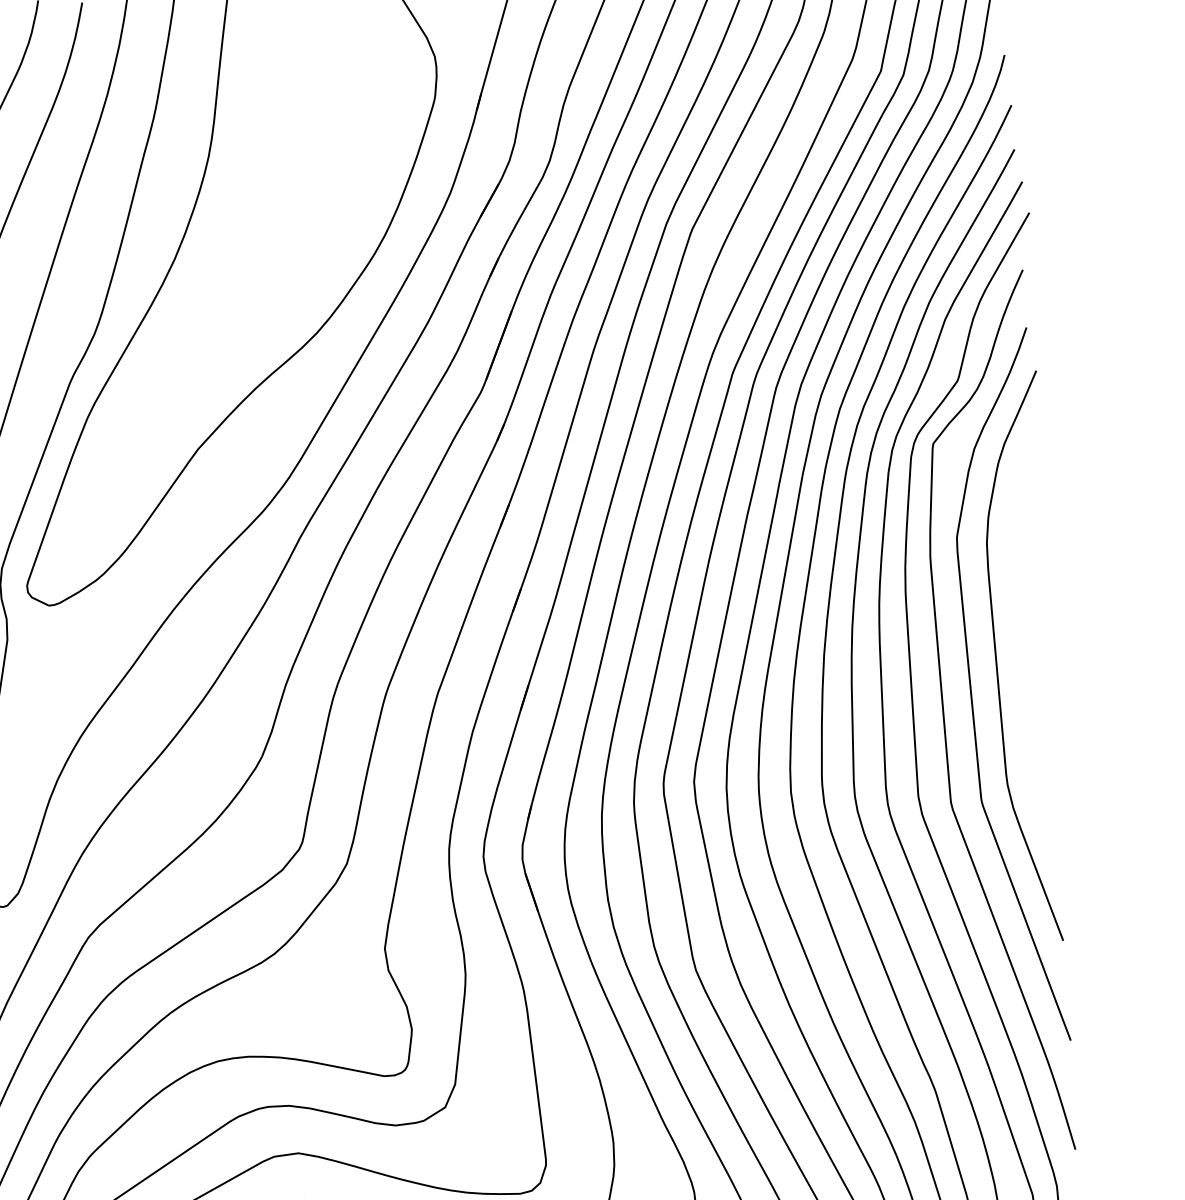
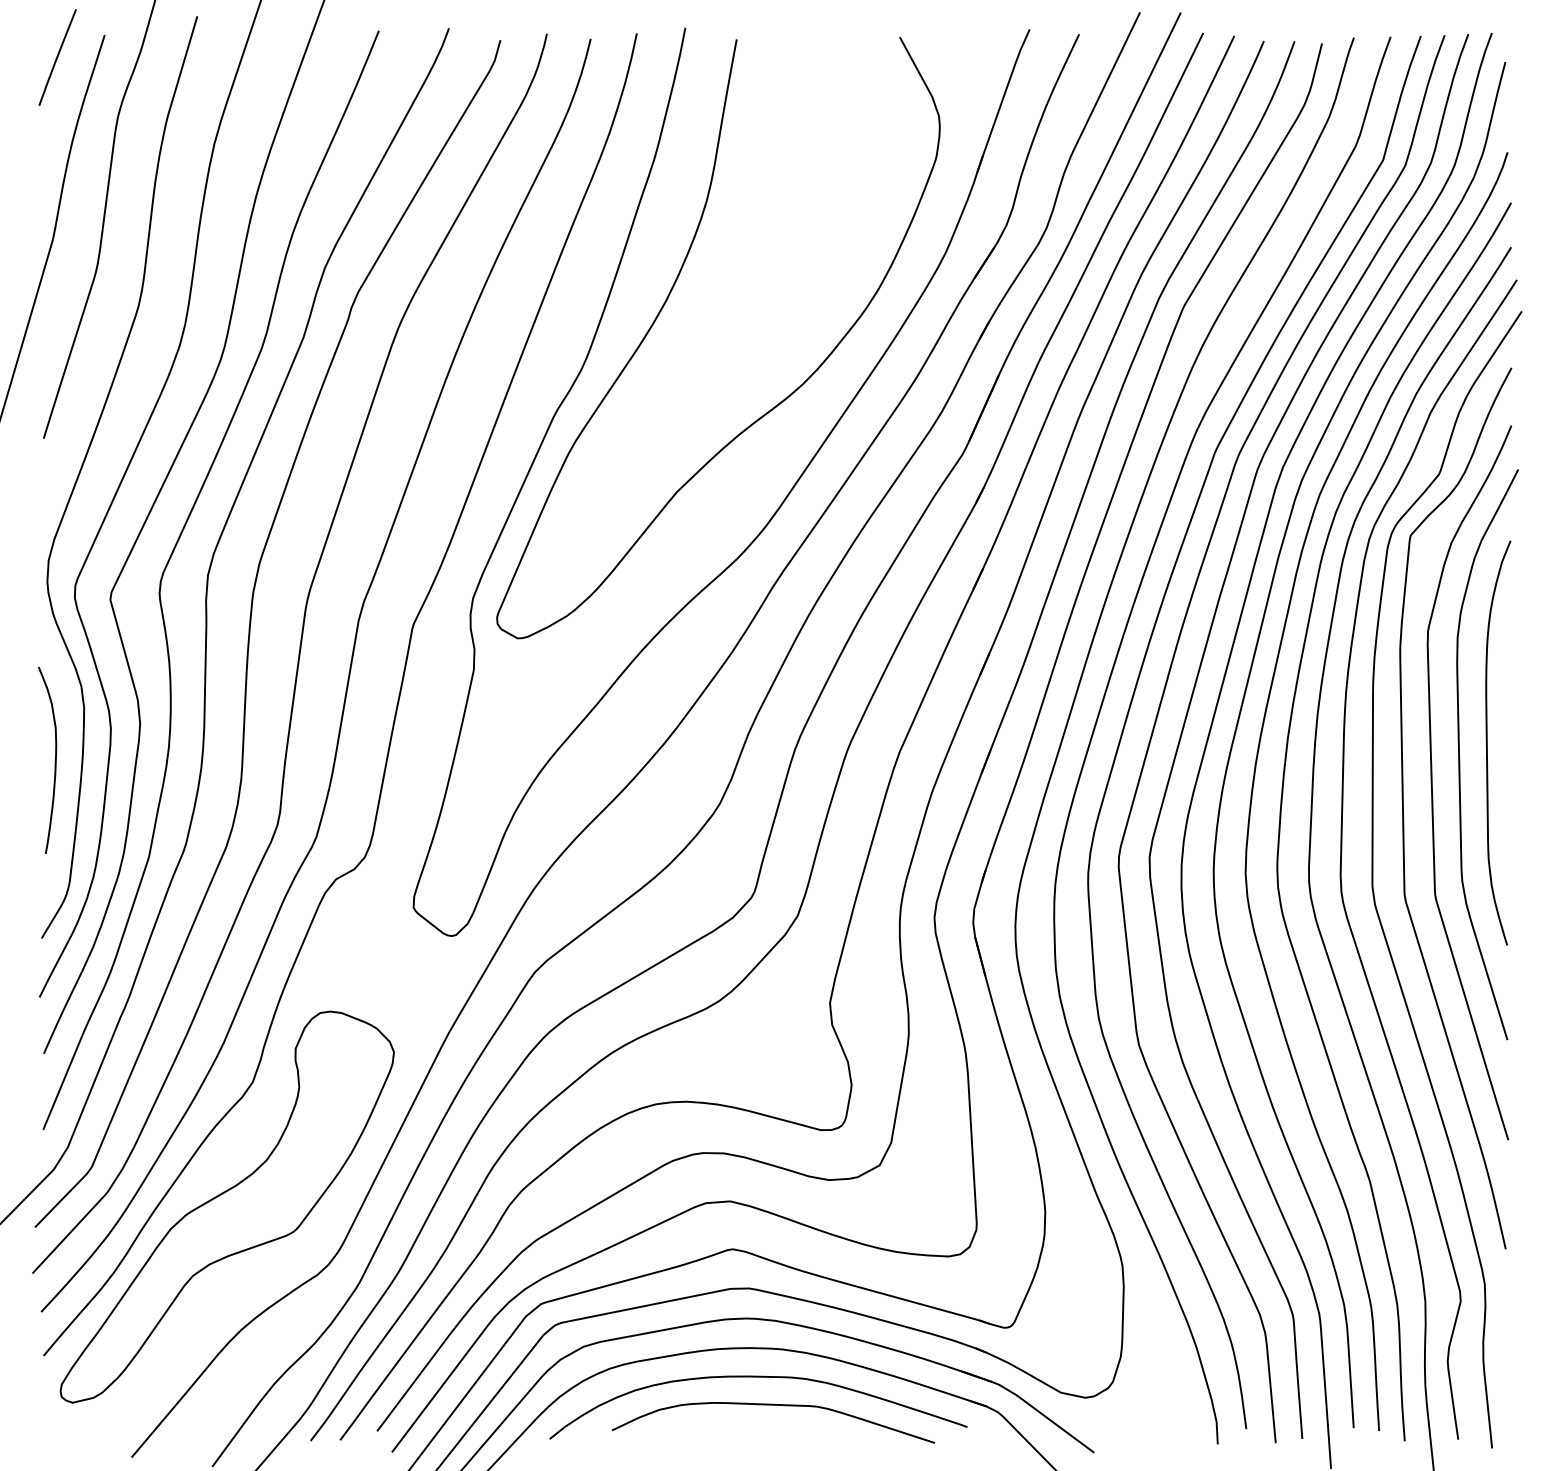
curve: (1023, 645) -> (1487, 742), added

